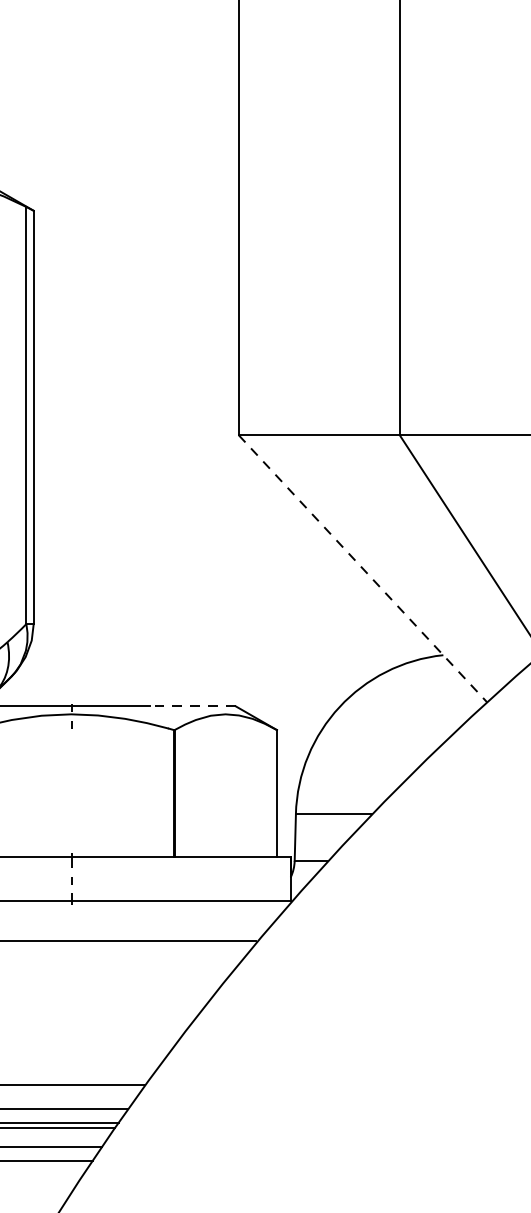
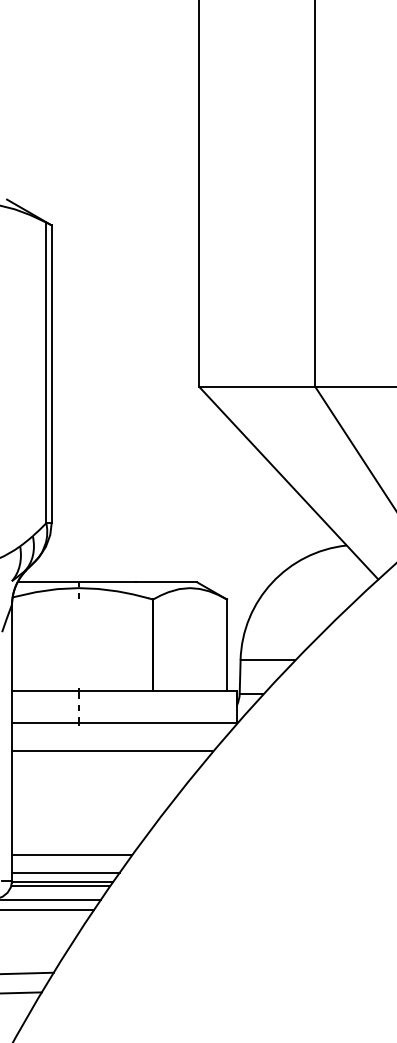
line: (363, 569) -> (289, 483), dashed -> solid
line: (193, 706) -> (166, 582), dashed -> solid

